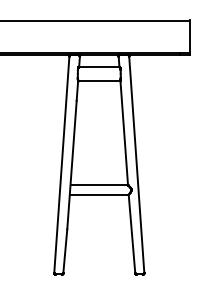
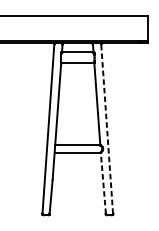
line: (136, 164) -> (106, 128), solid -> dashed
line: (131, 233) -> (103, 182), solid -> dashed

